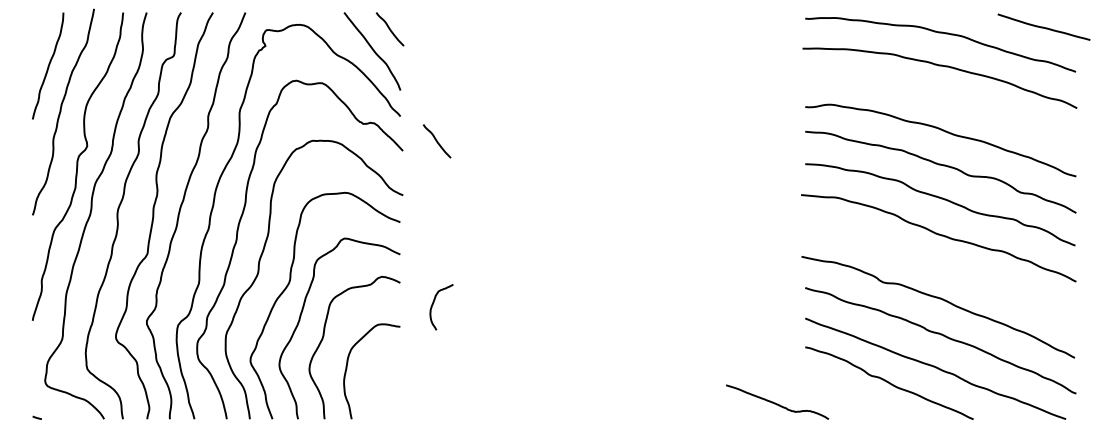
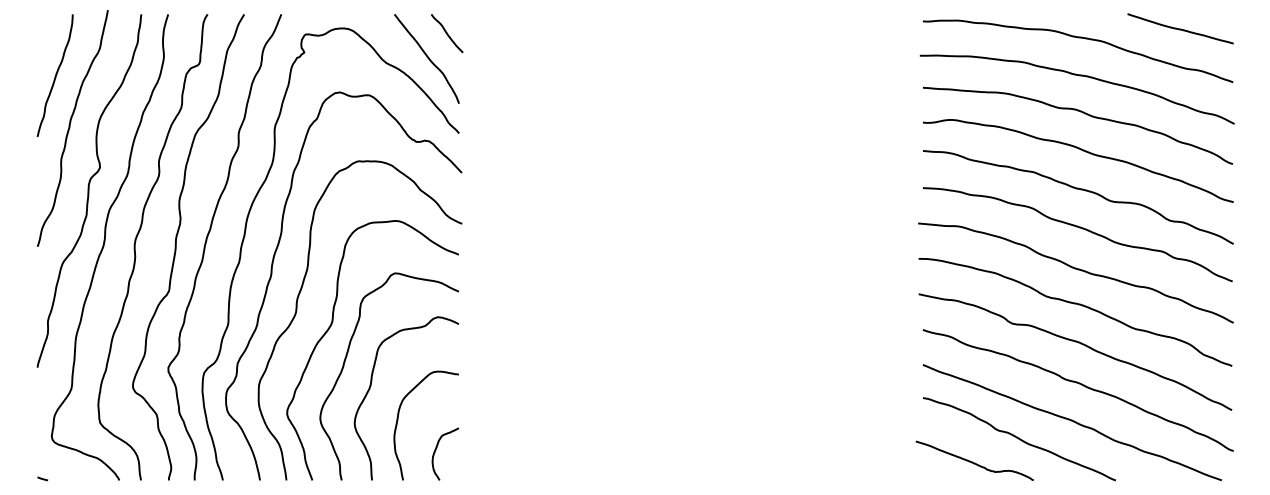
curve: (1043, 26) -> (1179, 28), moved
curve: (945, 99) -> (1083, 113), added
curve: (436, 141) -> (500, 162), removed
curve: (940, 266) -> (1077, 305), added
curve: (433, 305) -> (436, 452), moved
curve: (777, 403) -> (974, 462), moved

